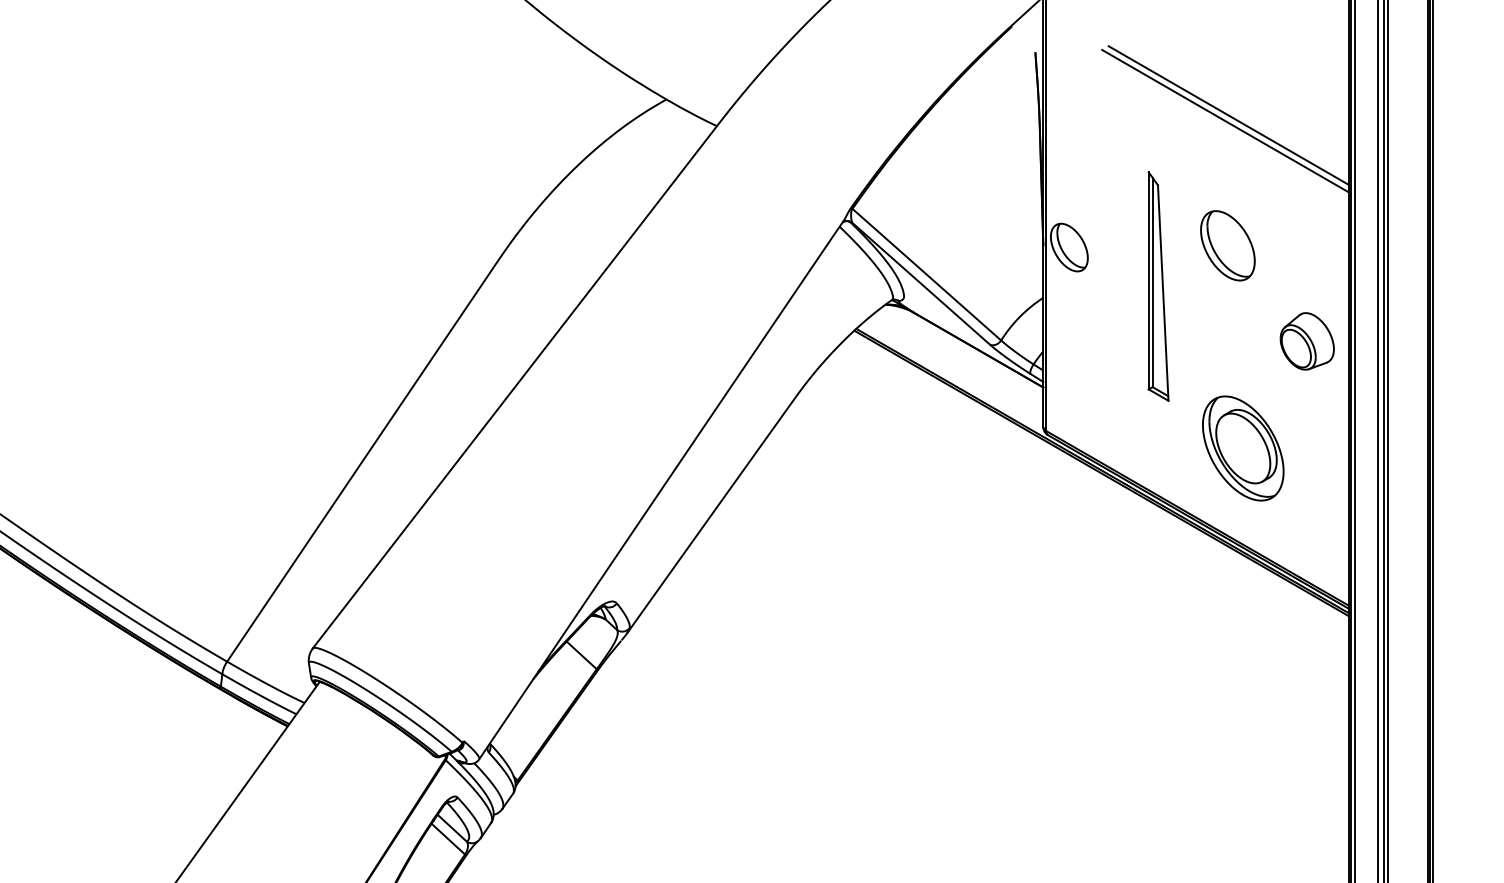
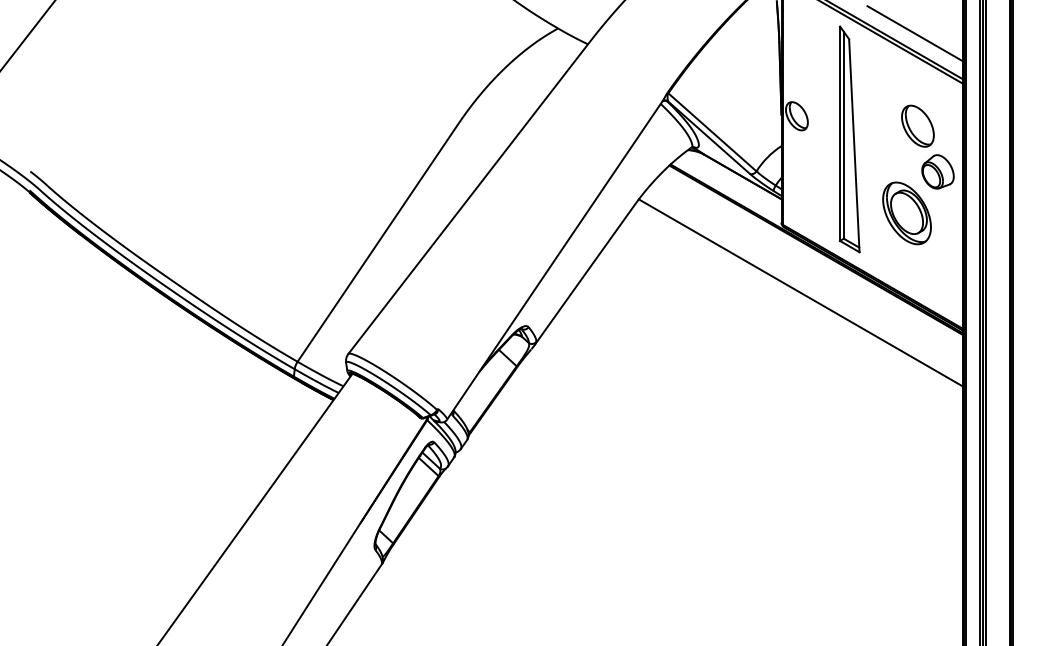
line: (1267, 107) -> (914, 33), added
part: (1227, 244) -> (917, 125), moved
part: (1158, 286) -> (849, 139), size x1.67
part: (1242, 448) -> (906, 213), moved
line: (1075, 544) -> (800, 292), added

